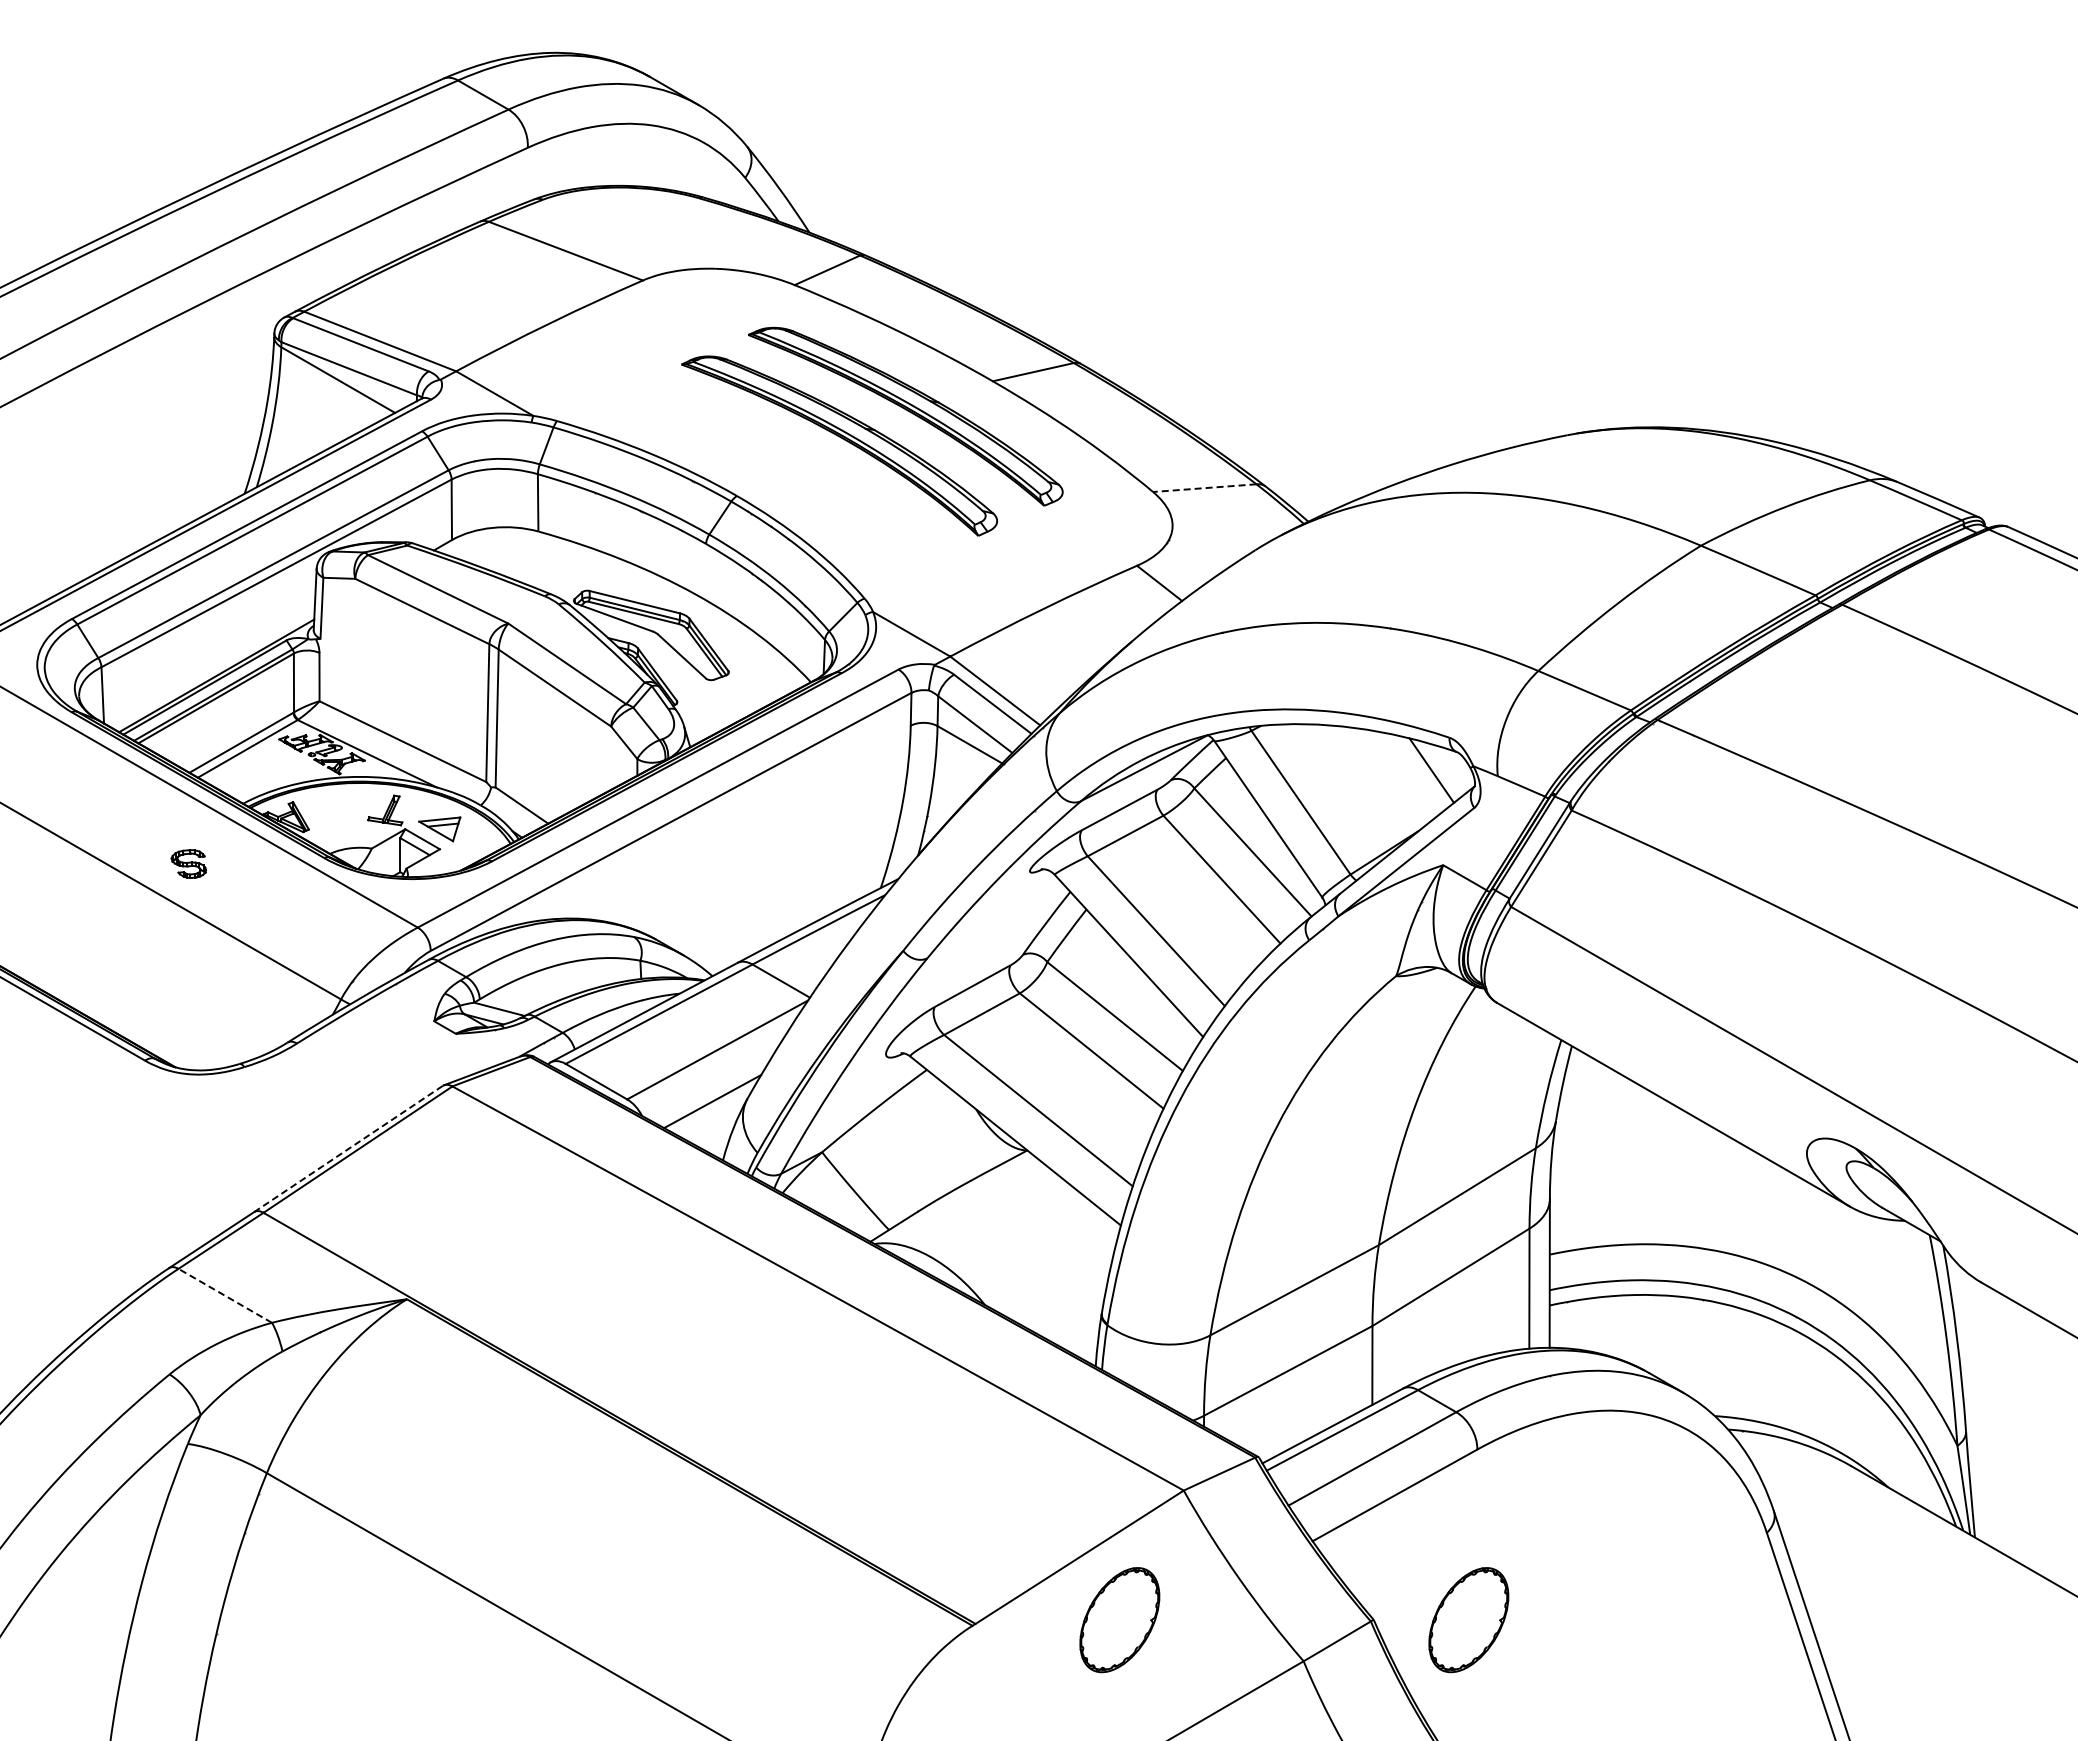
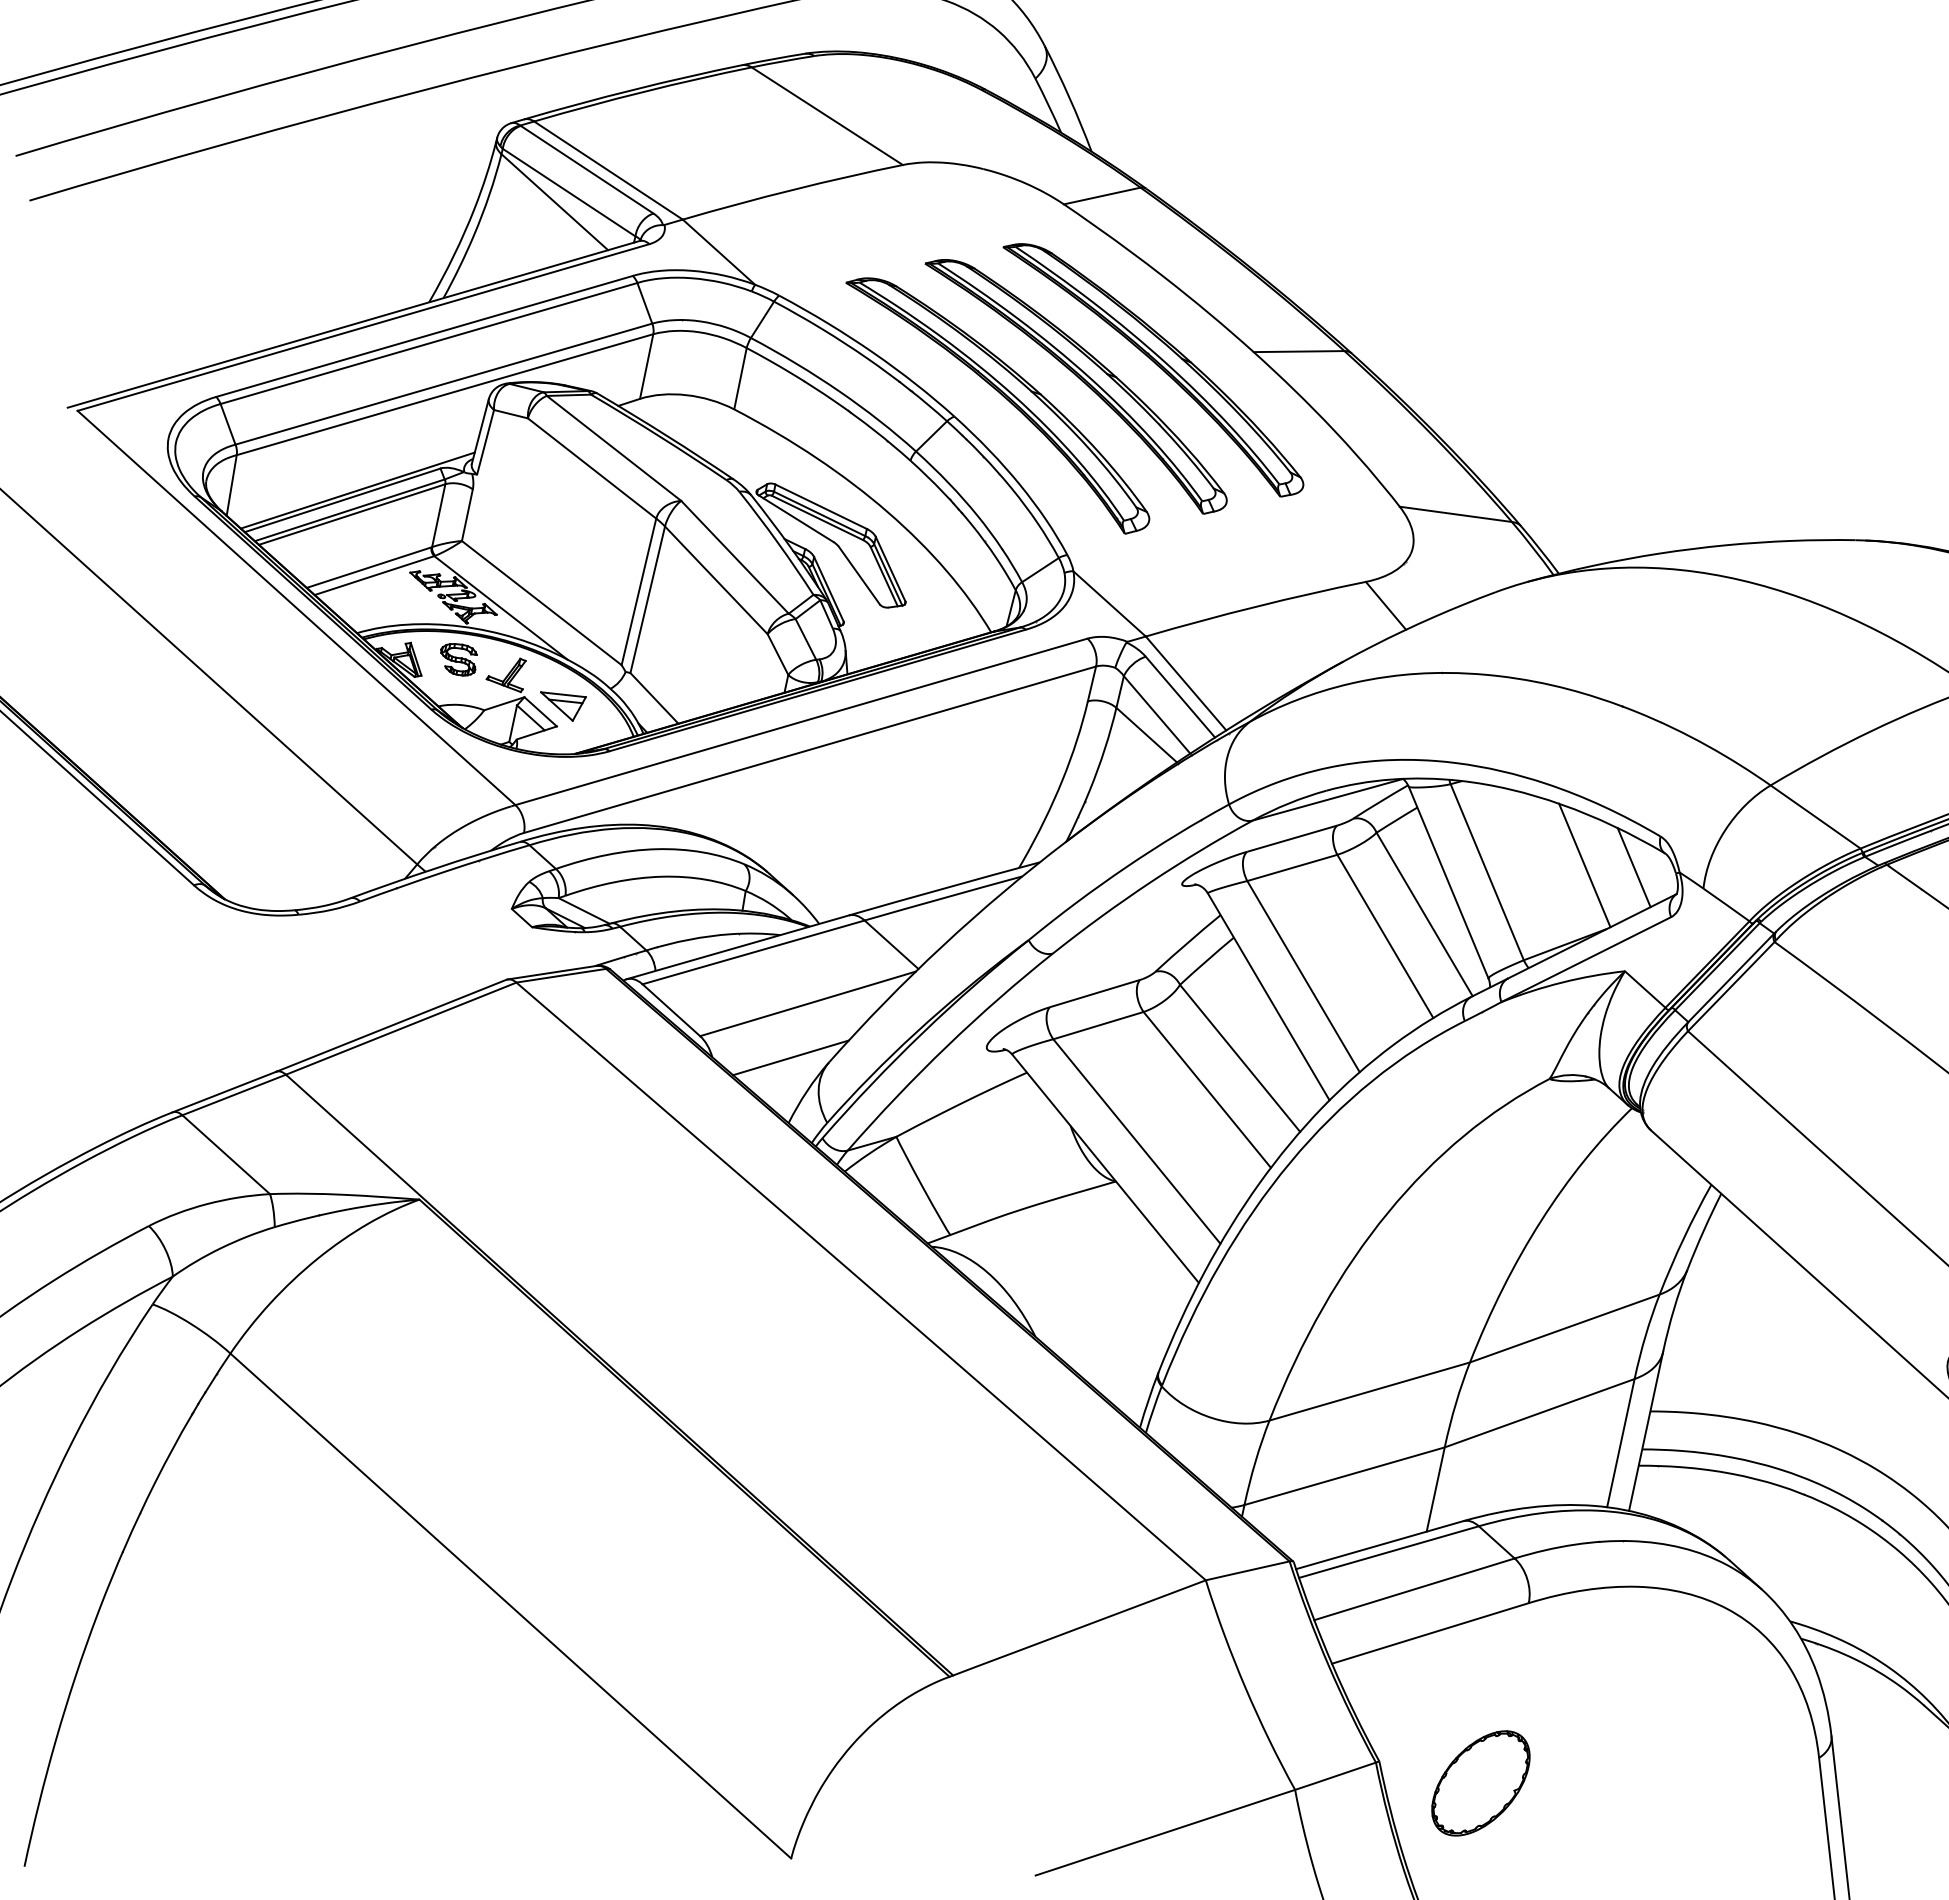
part: (778, 470) -> (1004, 398), added
line: (1204, 488) -> (1455, 514), dashed -> solid
line: (1386, 777) -> (1584, 864), added
part: (188, 863) -> (458, 658), moved
line: (348, 1149) -> (391, 1026), dashed -> solid
line: (225, 1295) -> (226, 1154), dashed -> solid
part: (1119, 1620) -> (1107, 1704), removed

